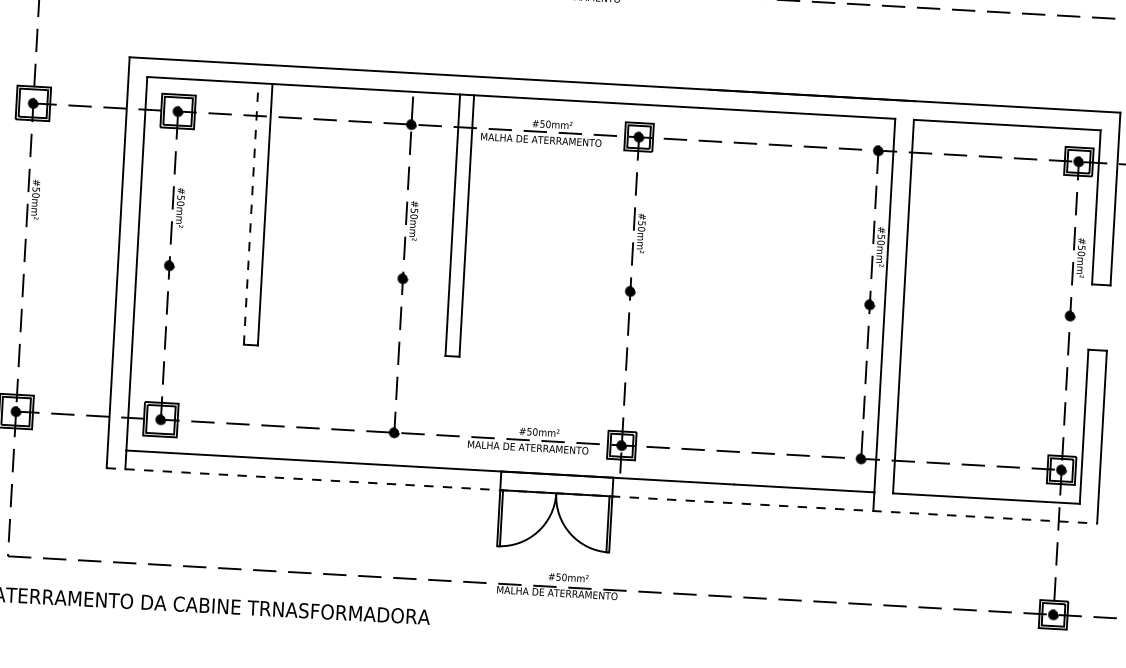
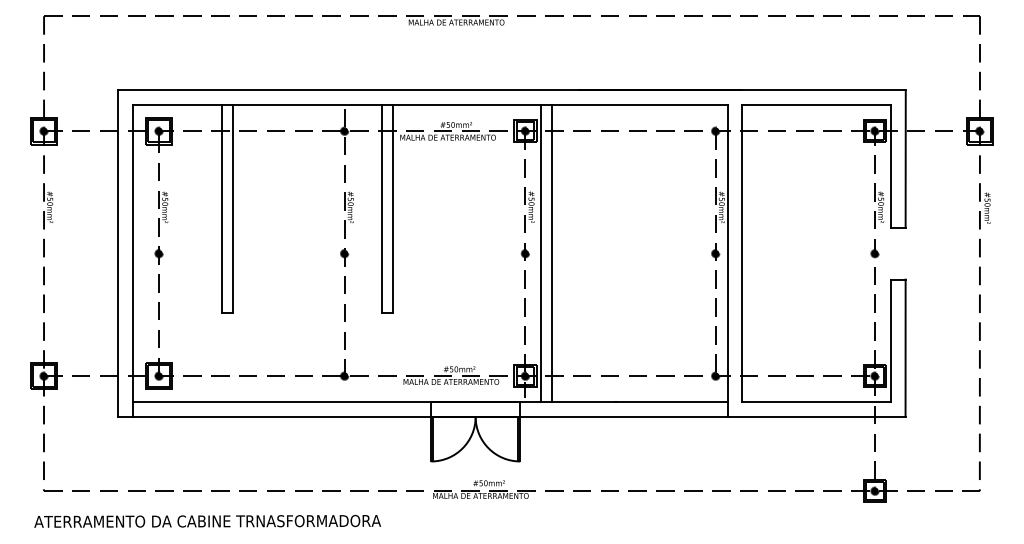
line: (251, 214) -> (221, 209), dashed -> solid
line: (650, 292) -> (541, 253), added
line: (664, 293) -> (552, 253), added
line: (601, 495) -> (511, 416), dashed -> solid

